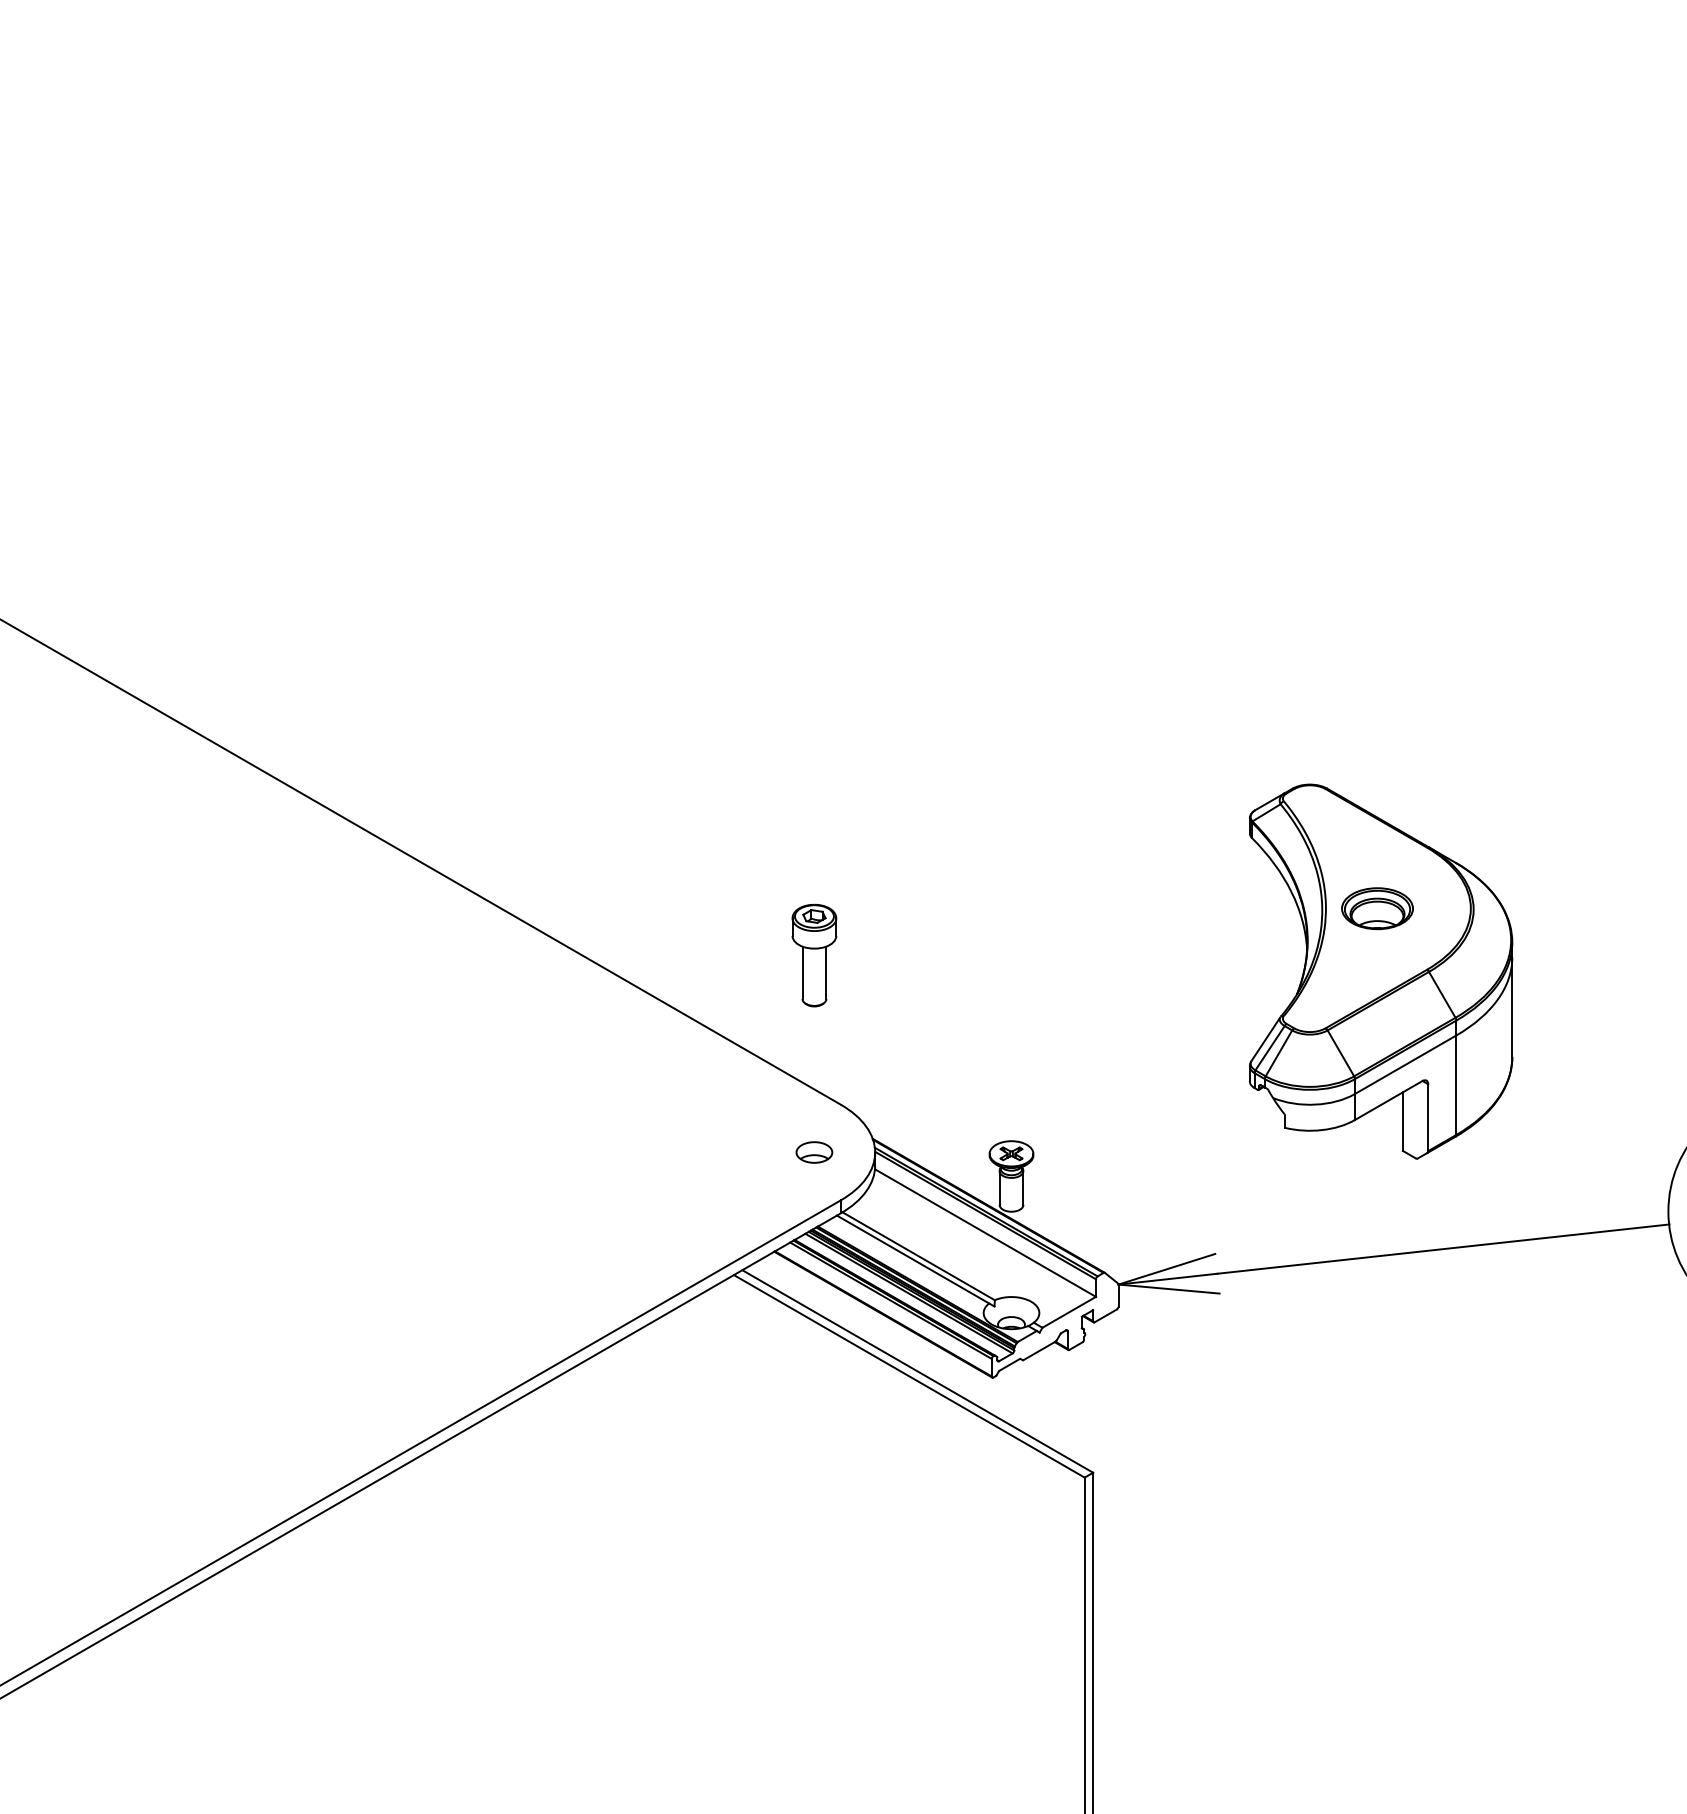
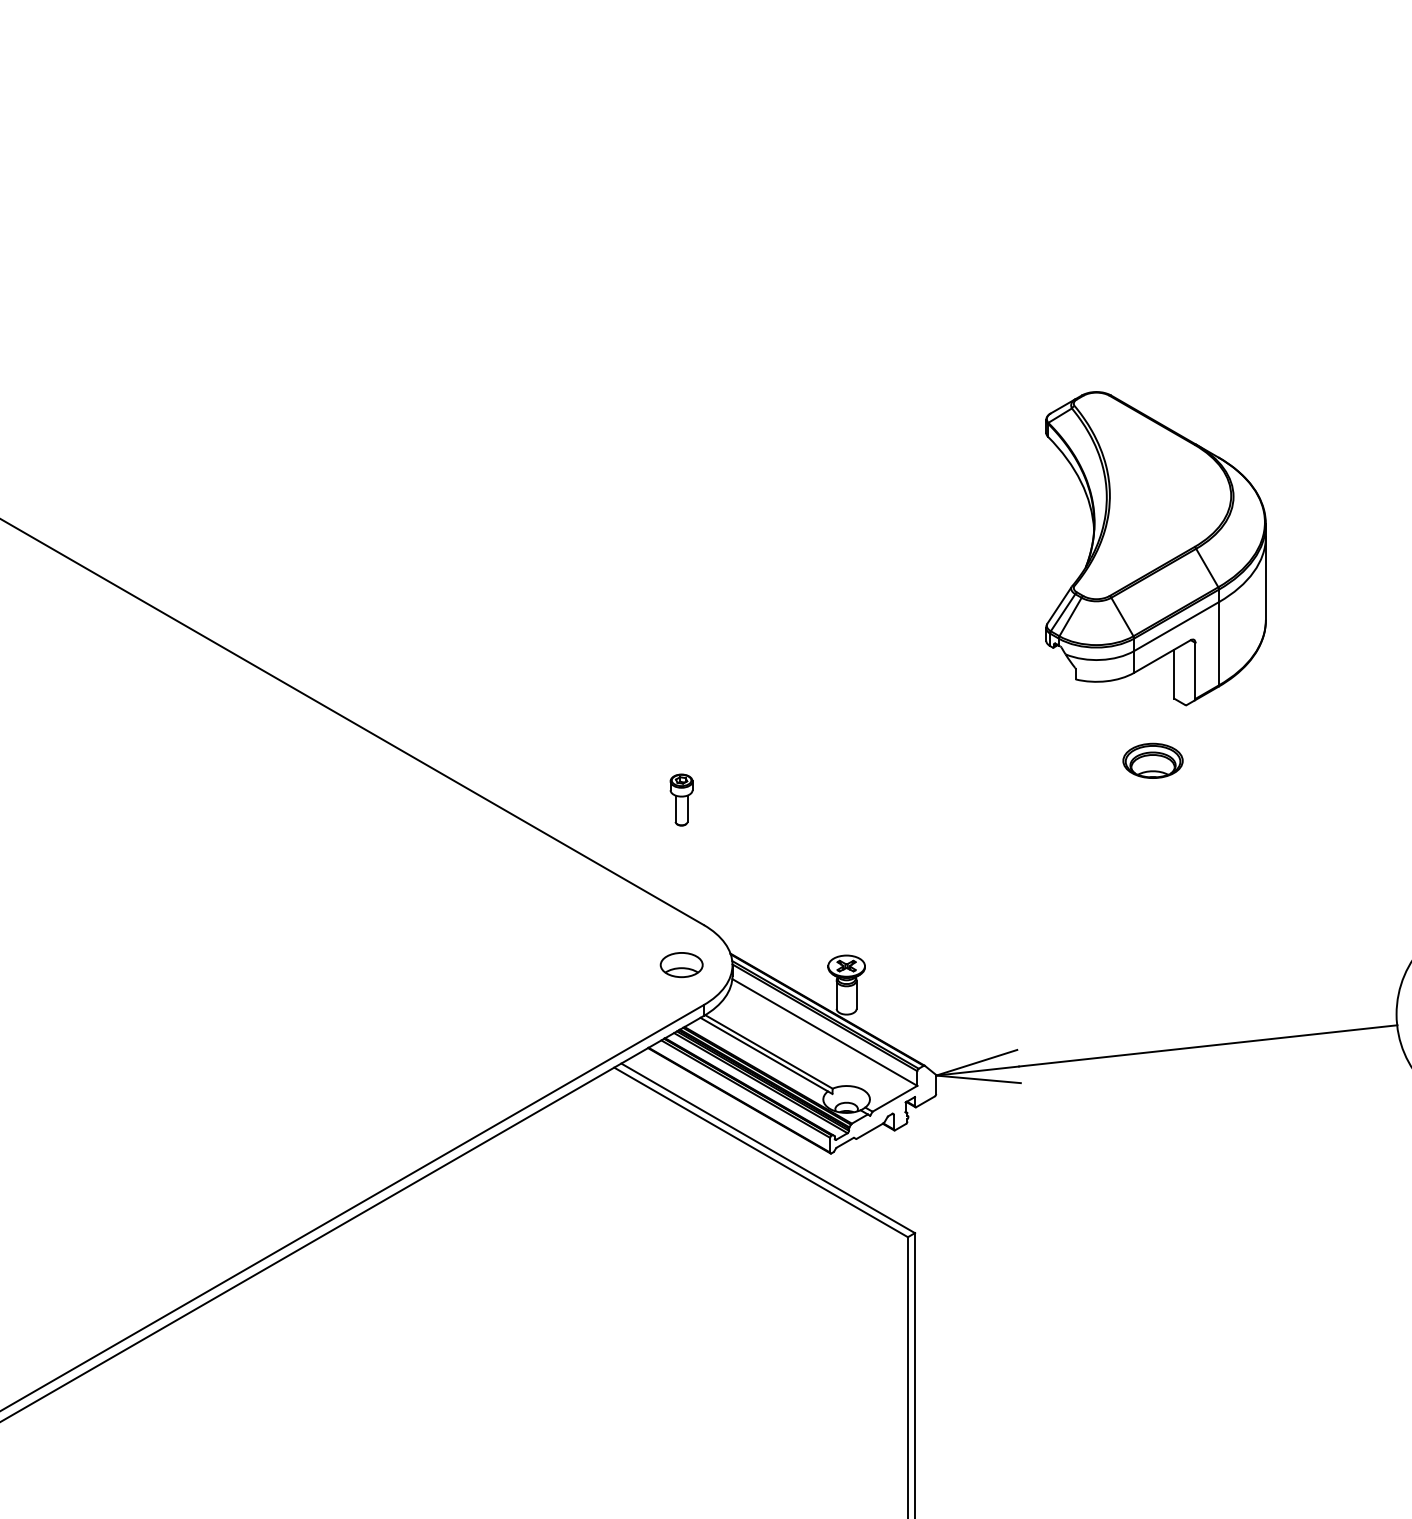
part: (814, 954) -> (681, 799), size x0.6
part: (1380, 971) -> (1155, 548), moved
part: (814, 1151) -> (681, 964), size x1.4

